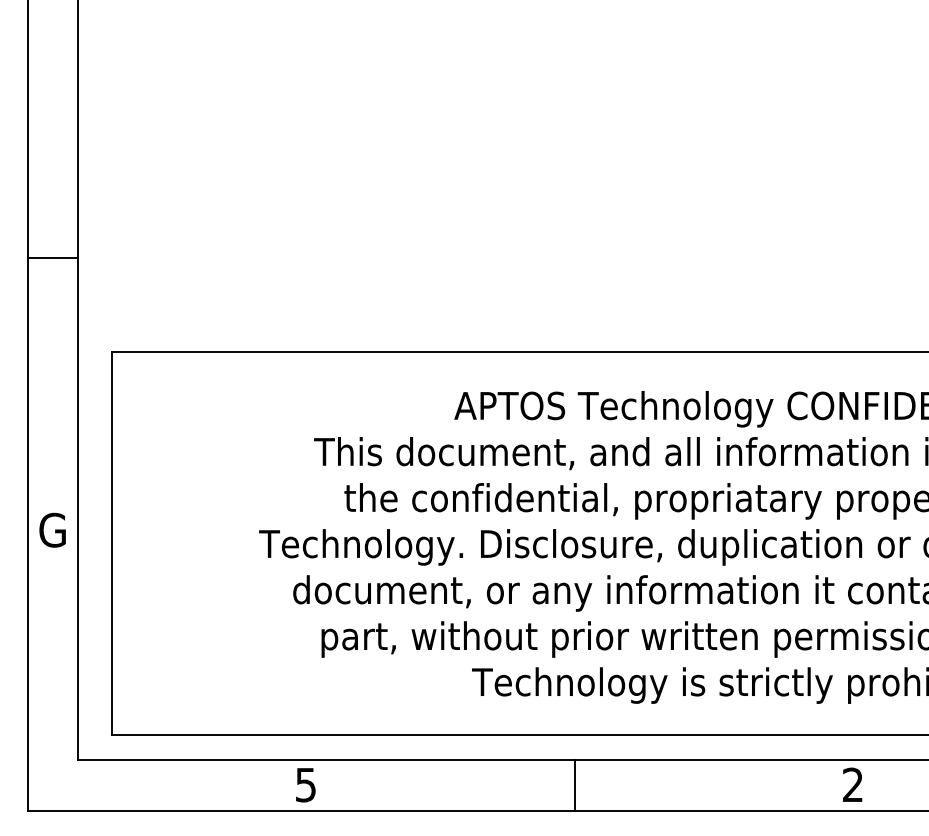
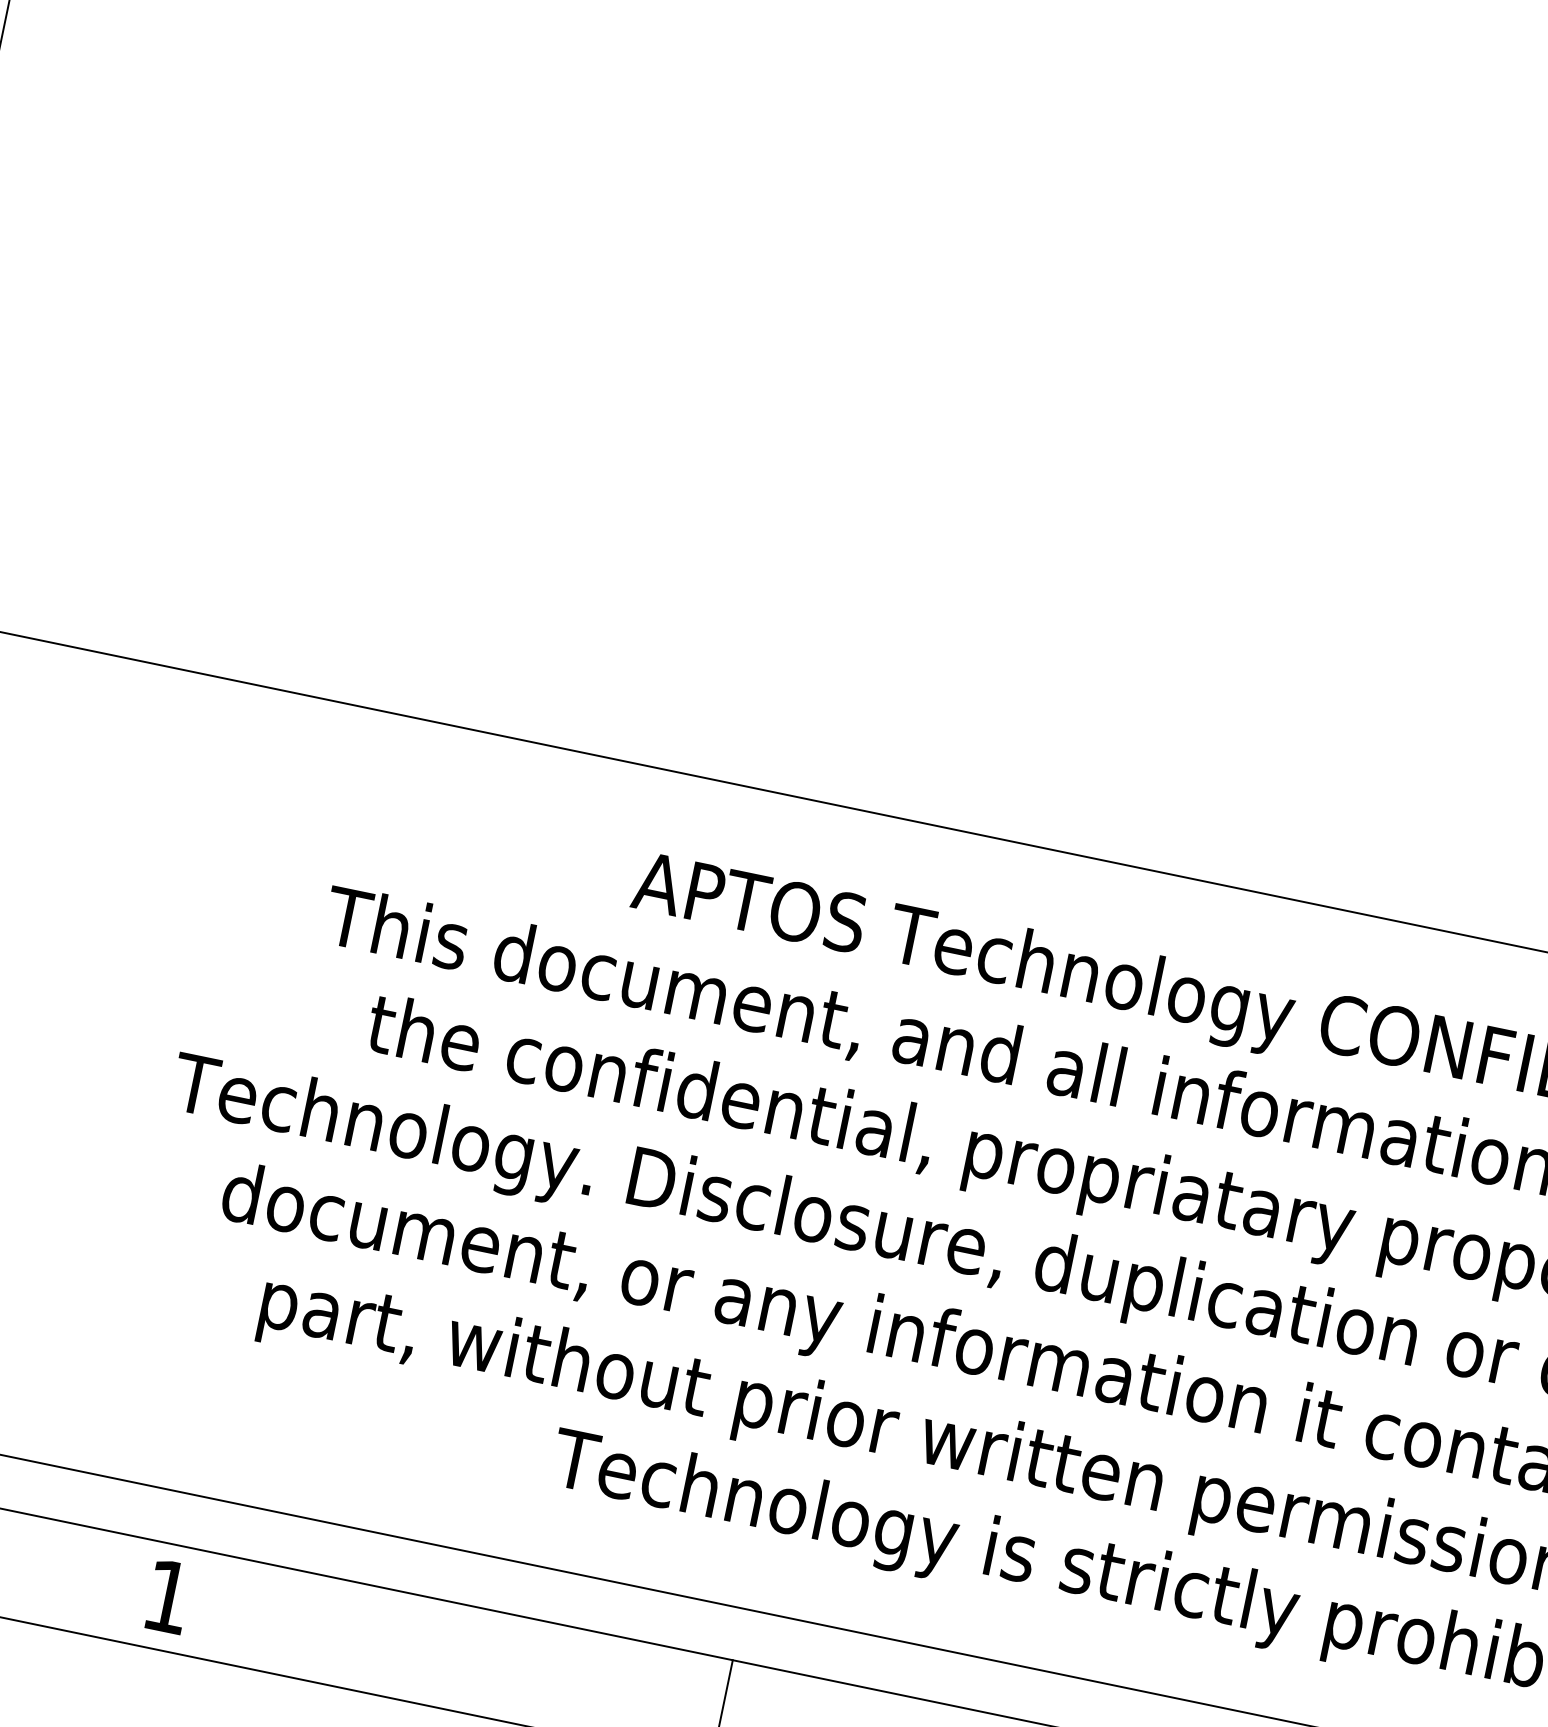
text: (305, 785) -> (166, 1597), 5 -> 1

